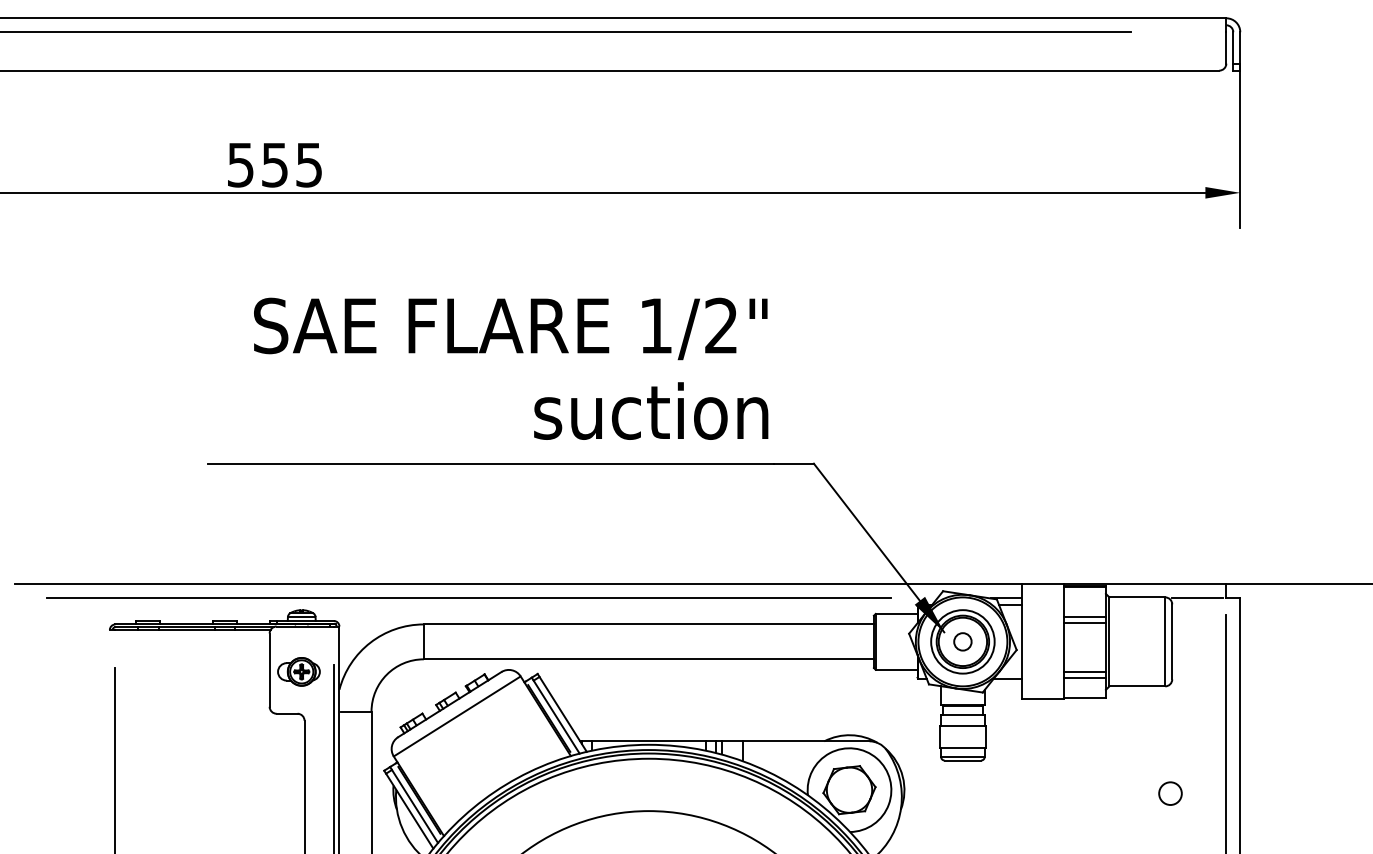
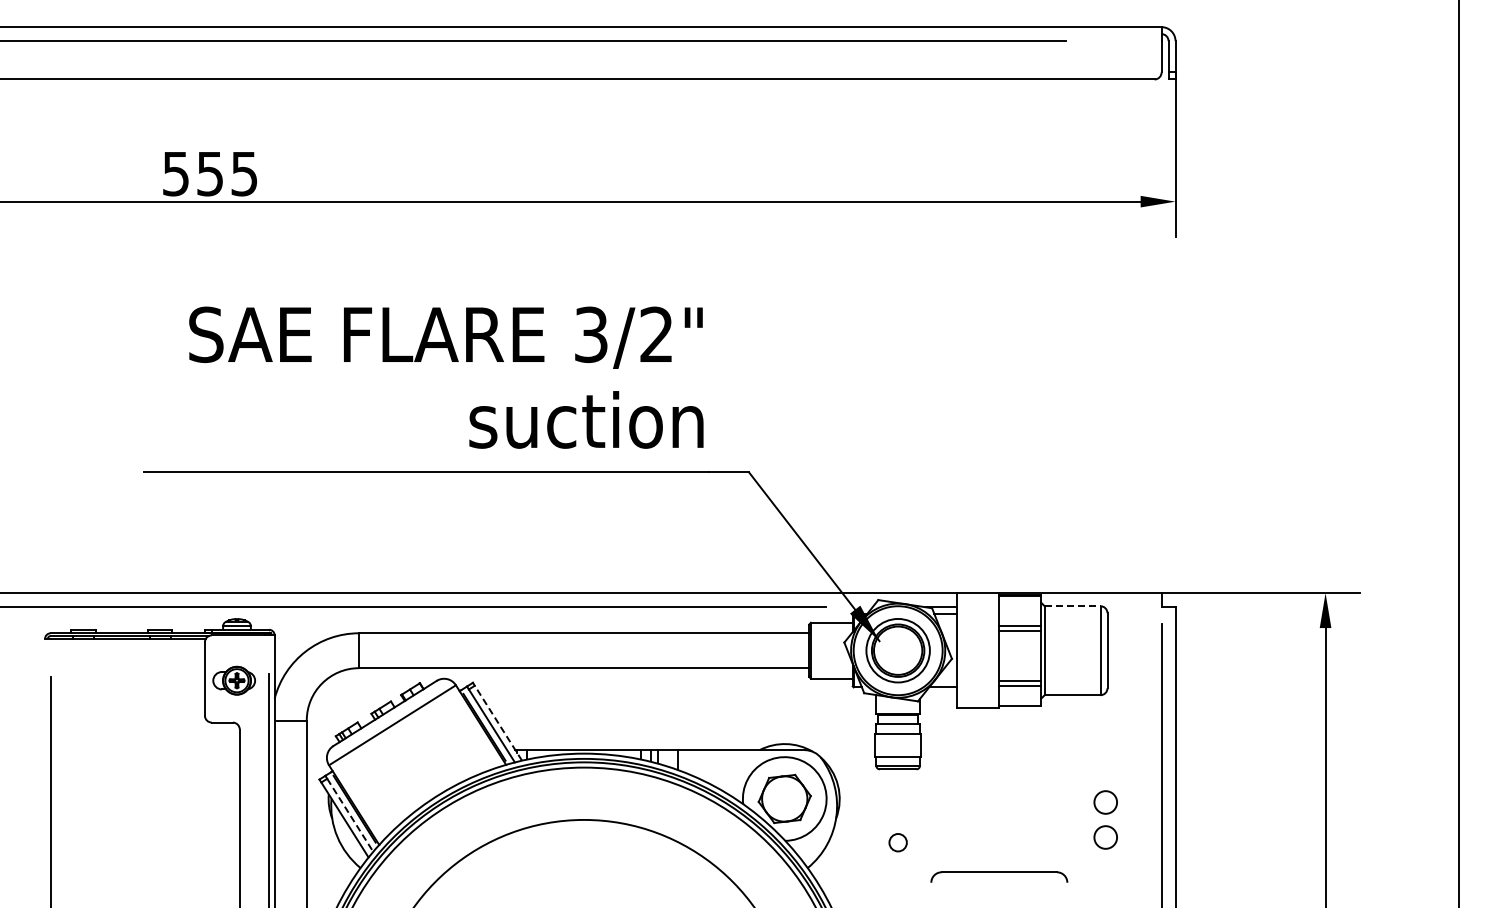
text: (656, 325) -> (591, 334), 1/2" -> 3/2"
line: (1137, 597) -> (1072, 606), solid -> dashed
line: (1197, 598) -> (1132, 607), removed
circle: (962, 641) -> (897, 842), moved
line: (563, 713) -> (498, 722), solid -> dashed
line: (415, 806) -> (350, 815), solid -> dashed
circle: (1170, 828) -> (1105, 837), added

